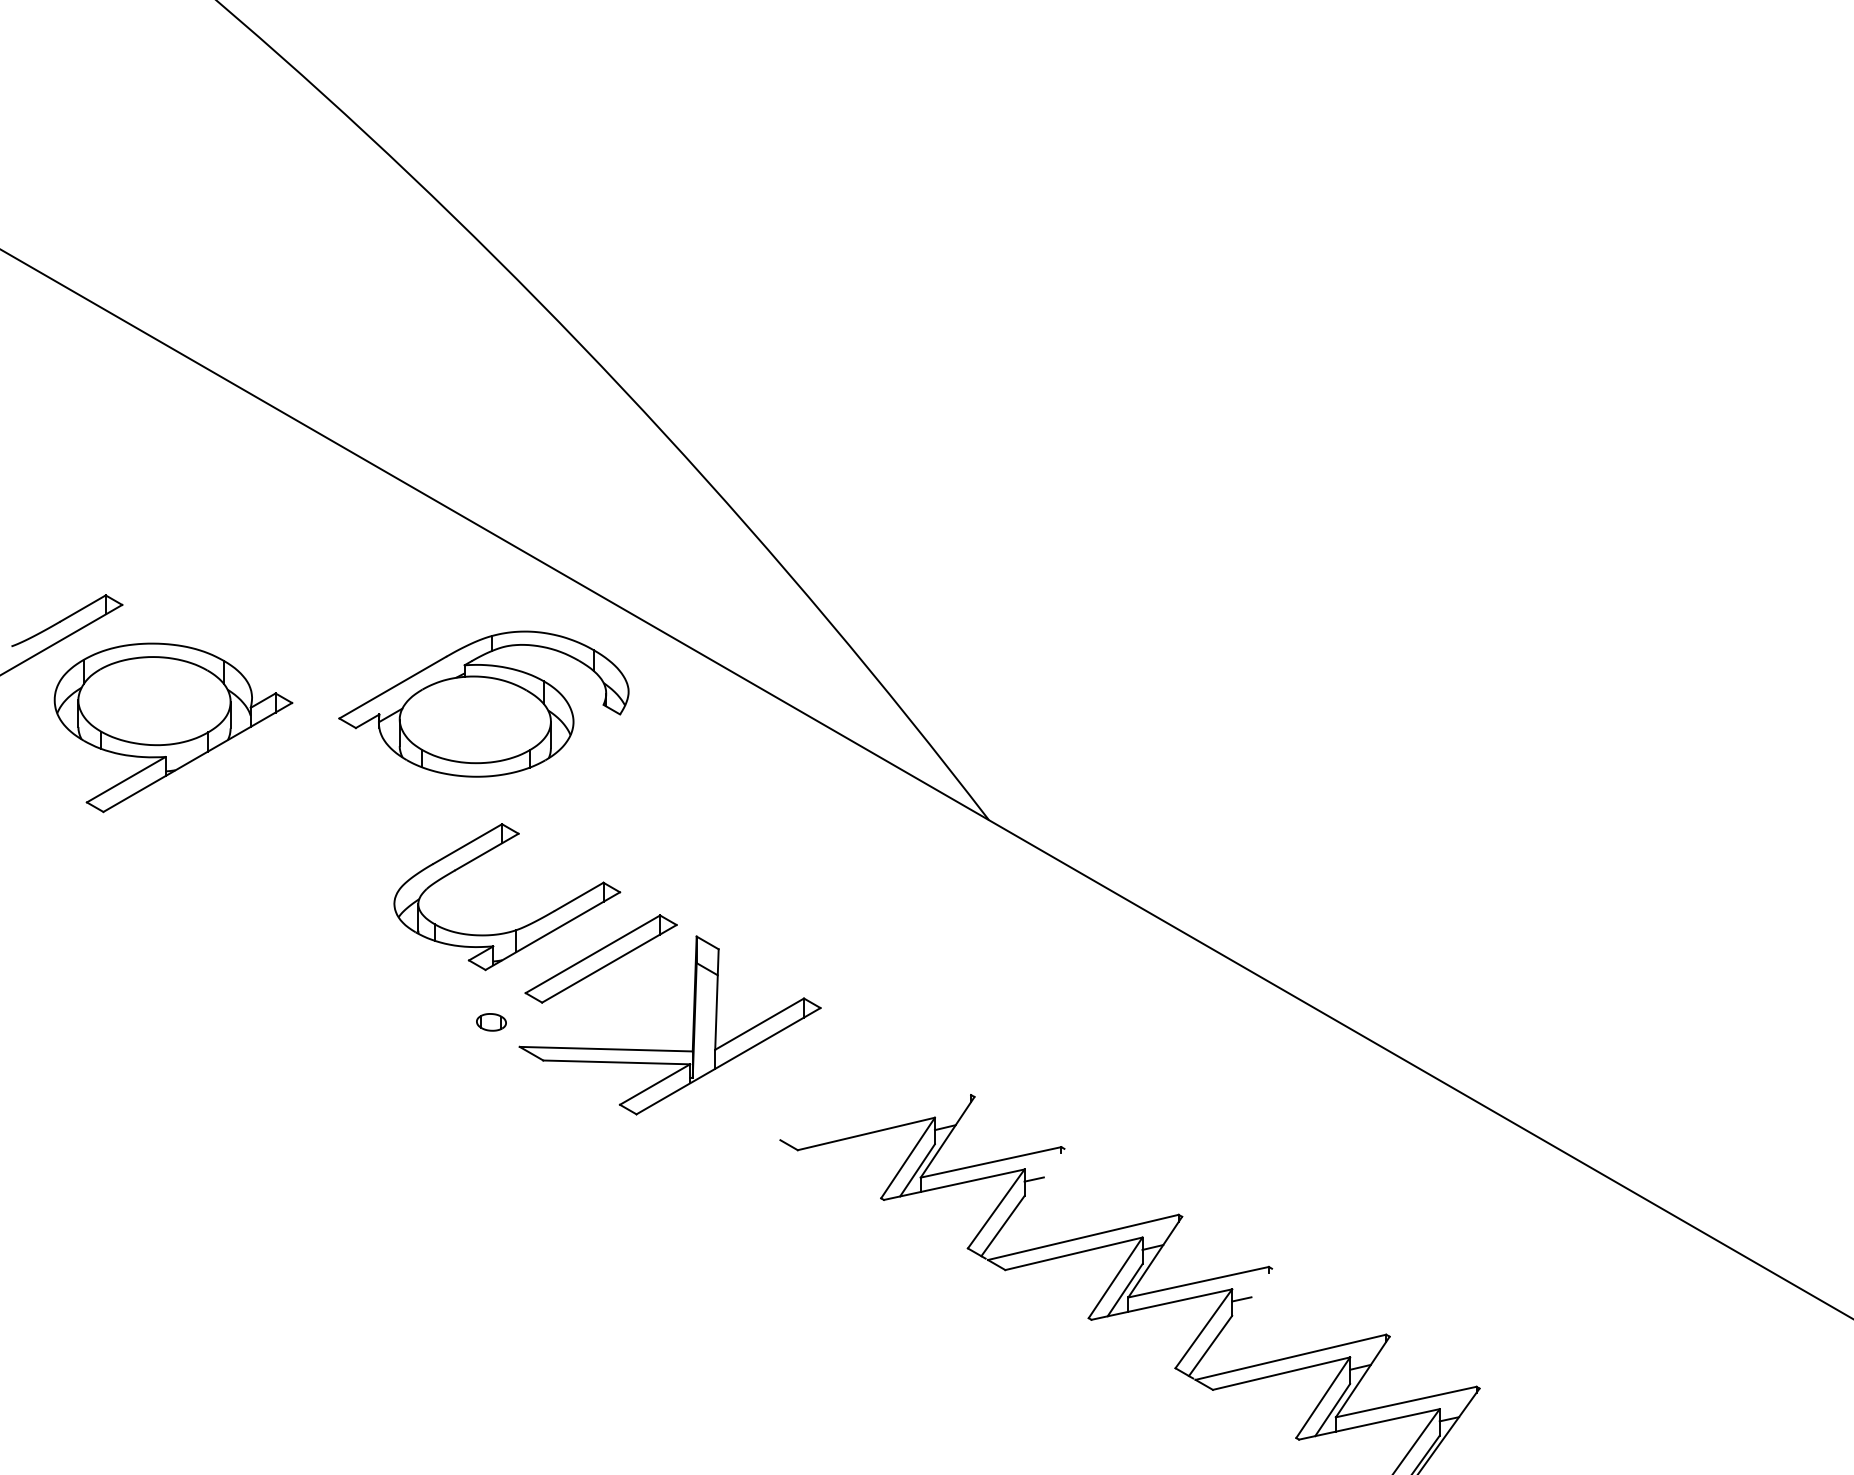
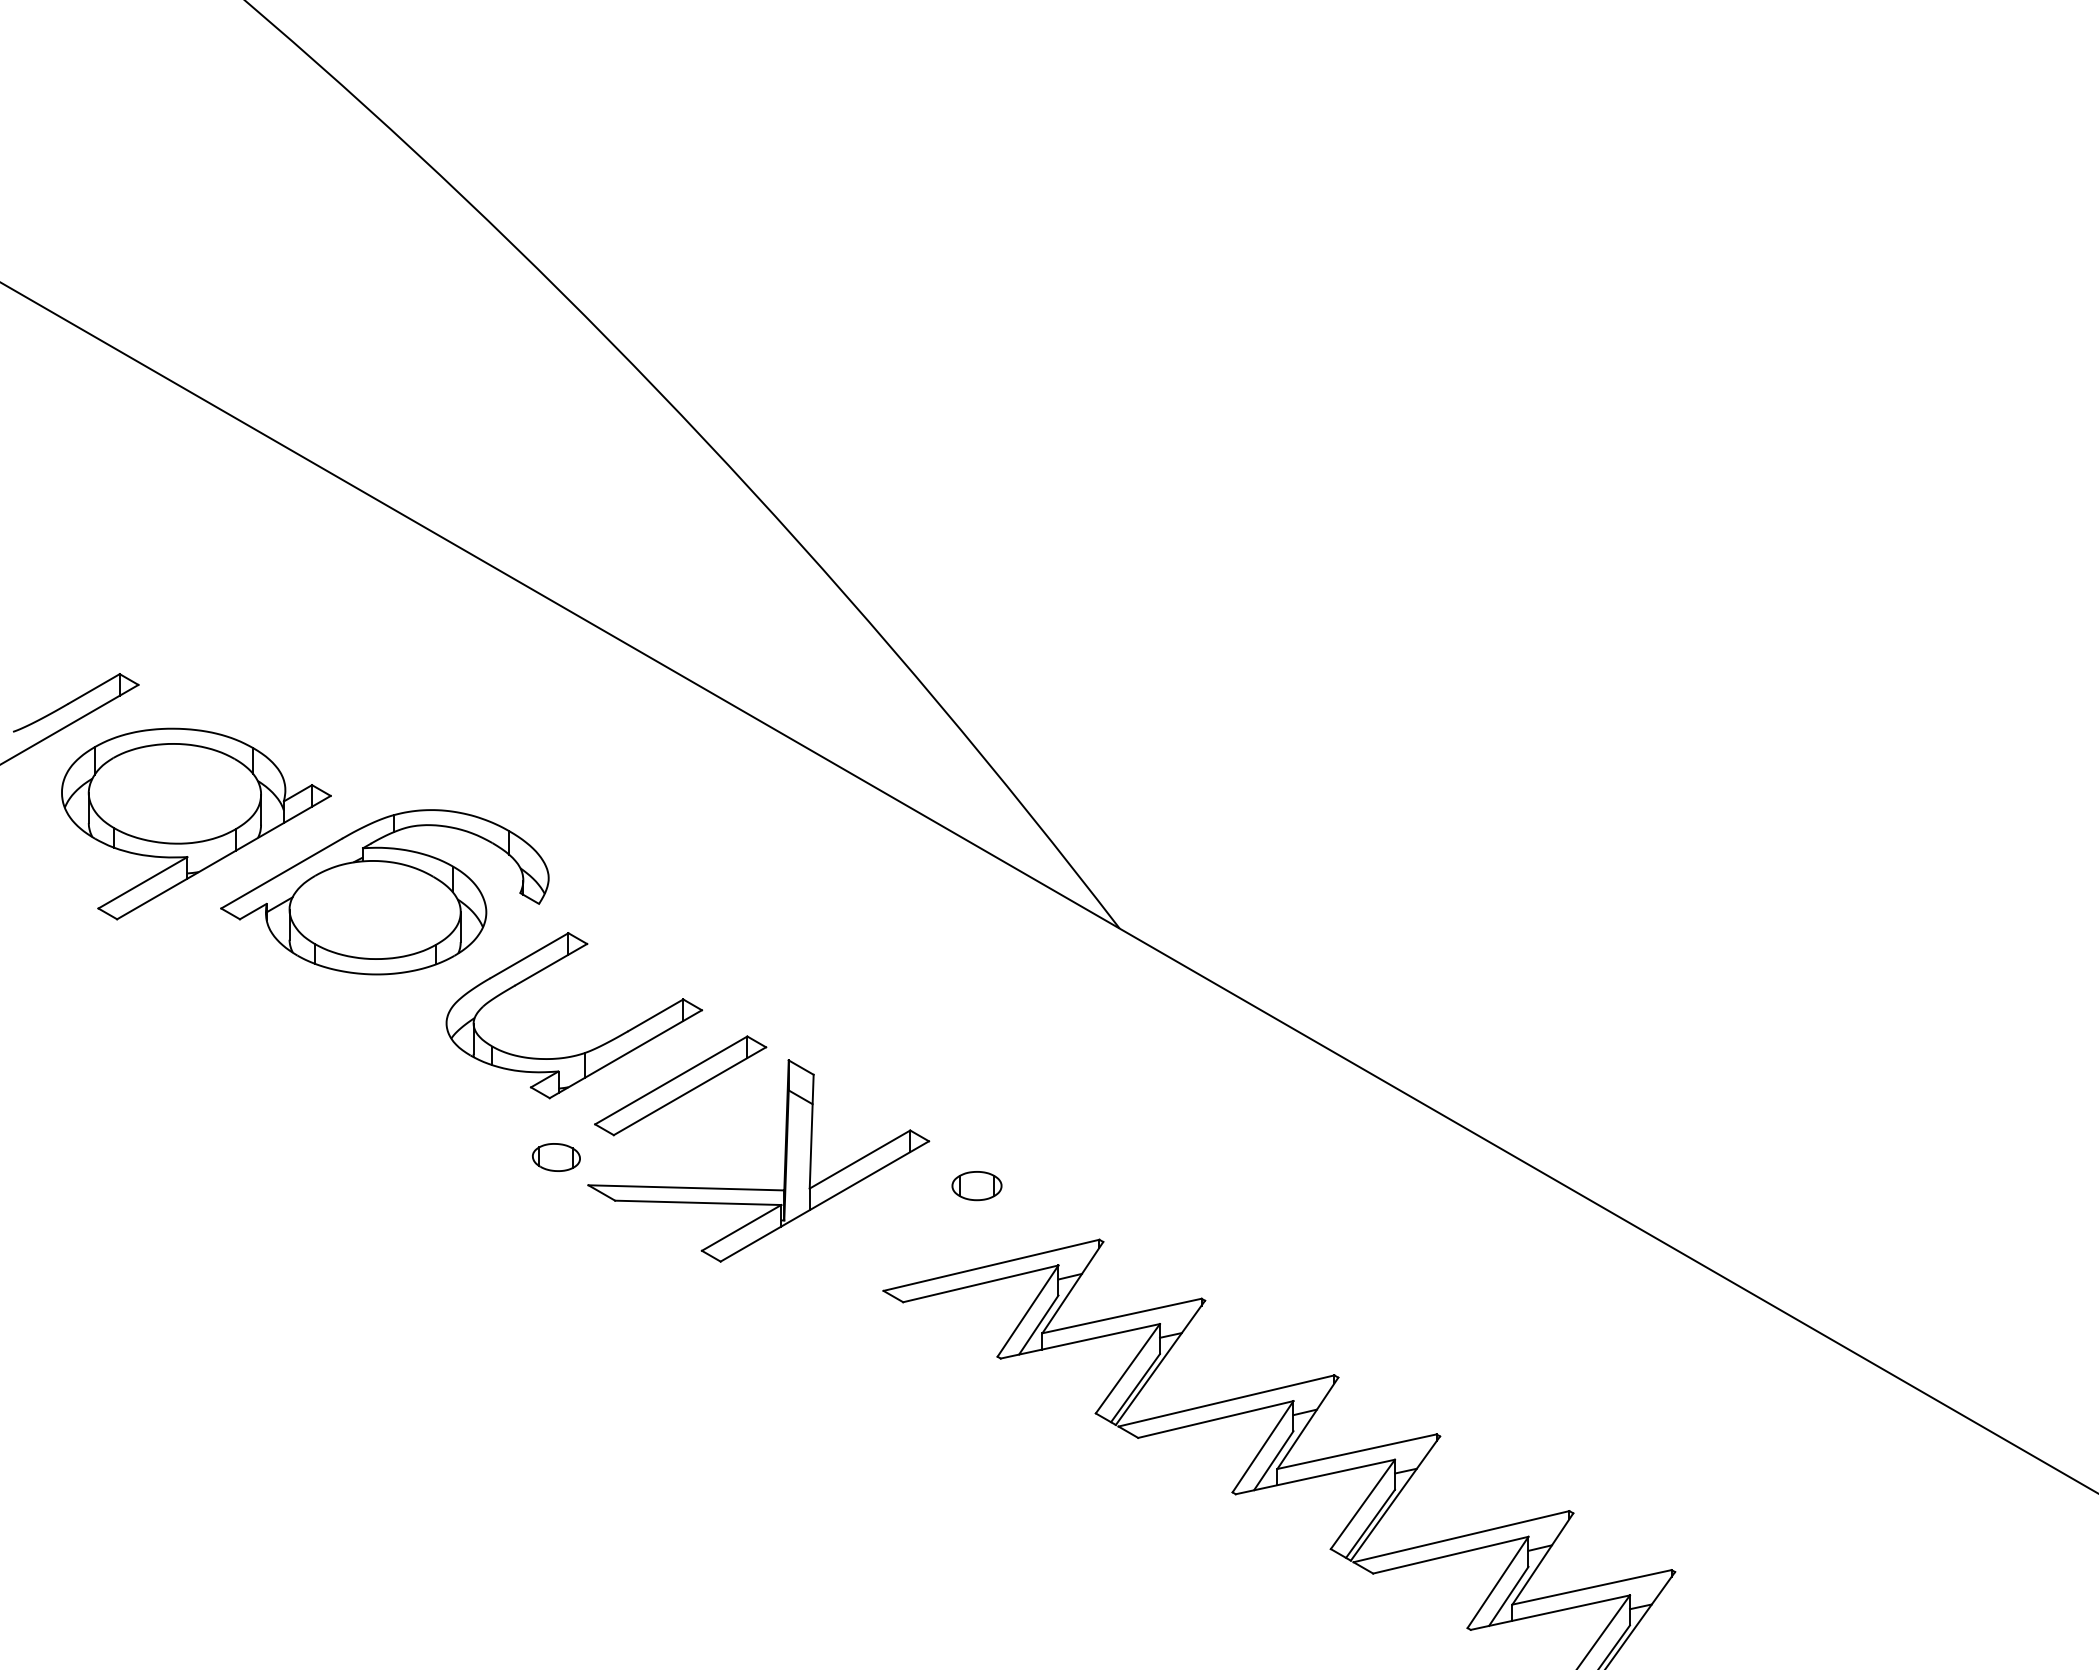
part: (483, 704) -> (384, 892), moved
part: (491, 1022) -> (556, 1157), size x1.43
part: (862, 1047) -> (976, 1186), added
line: (875, 1116) -> (991, 1264), added
line: (1025, 1203) -> (1160, 1362), added
line: (1232, 1323) -> (1395, 1498), added

